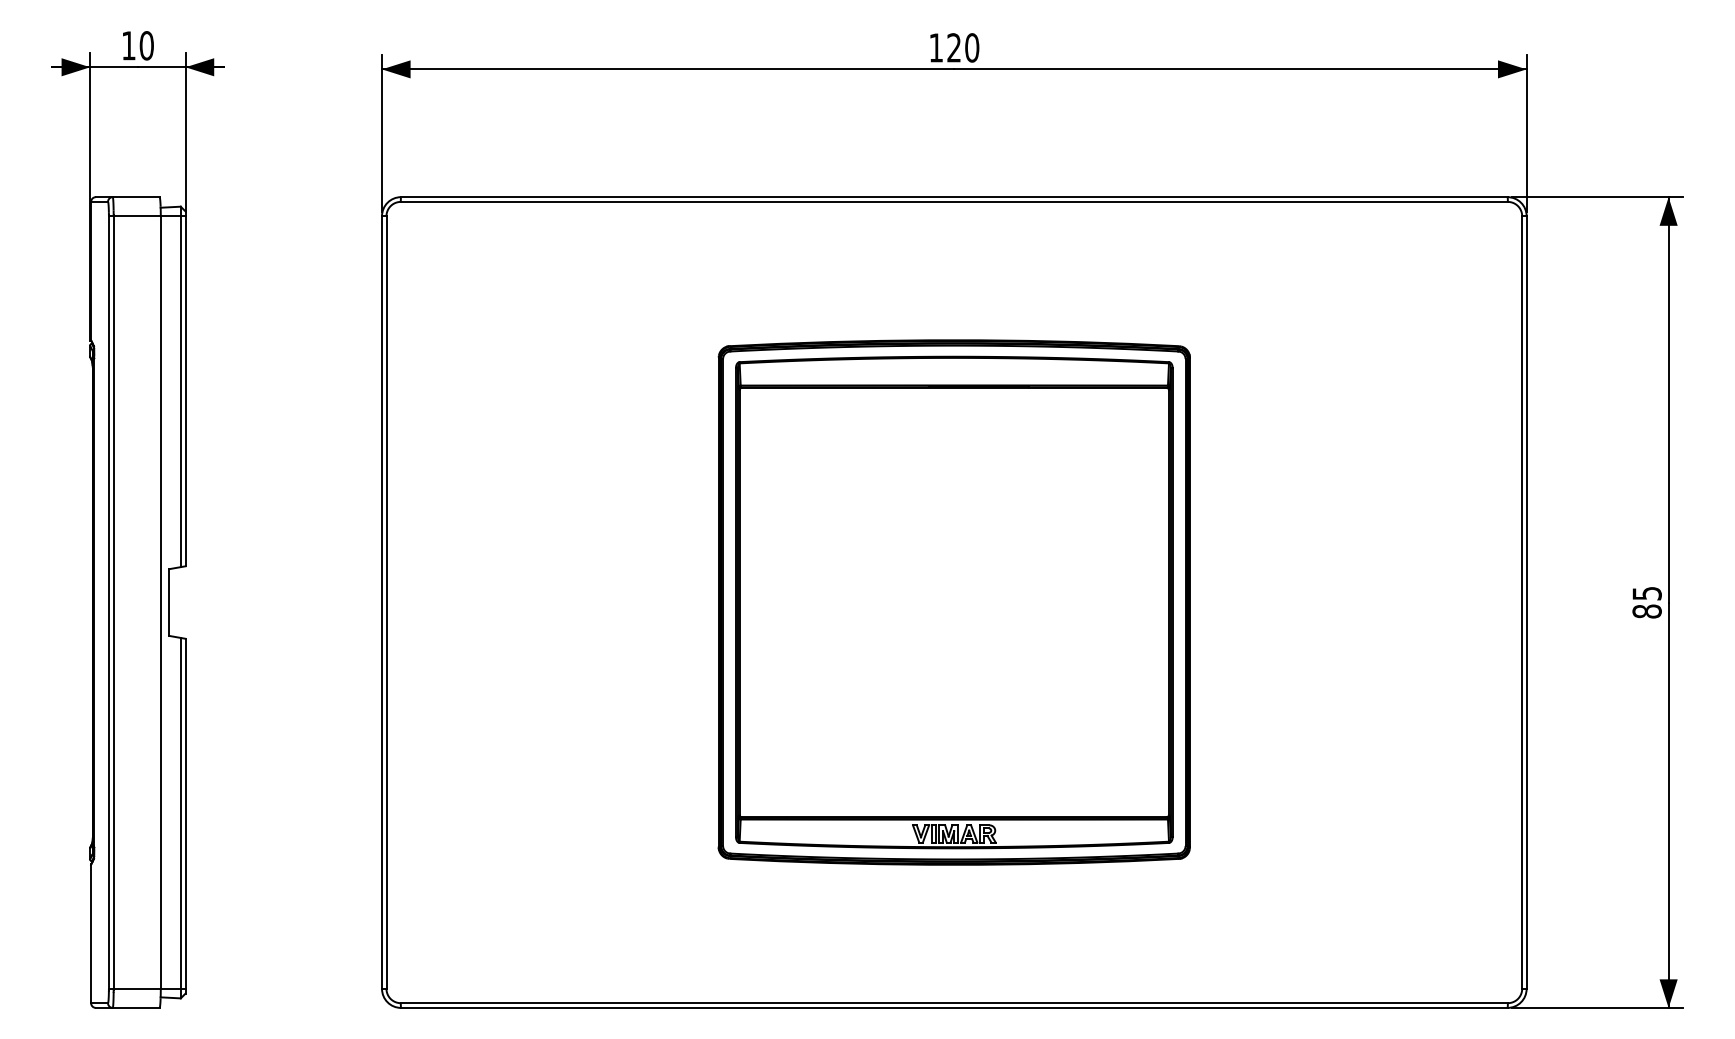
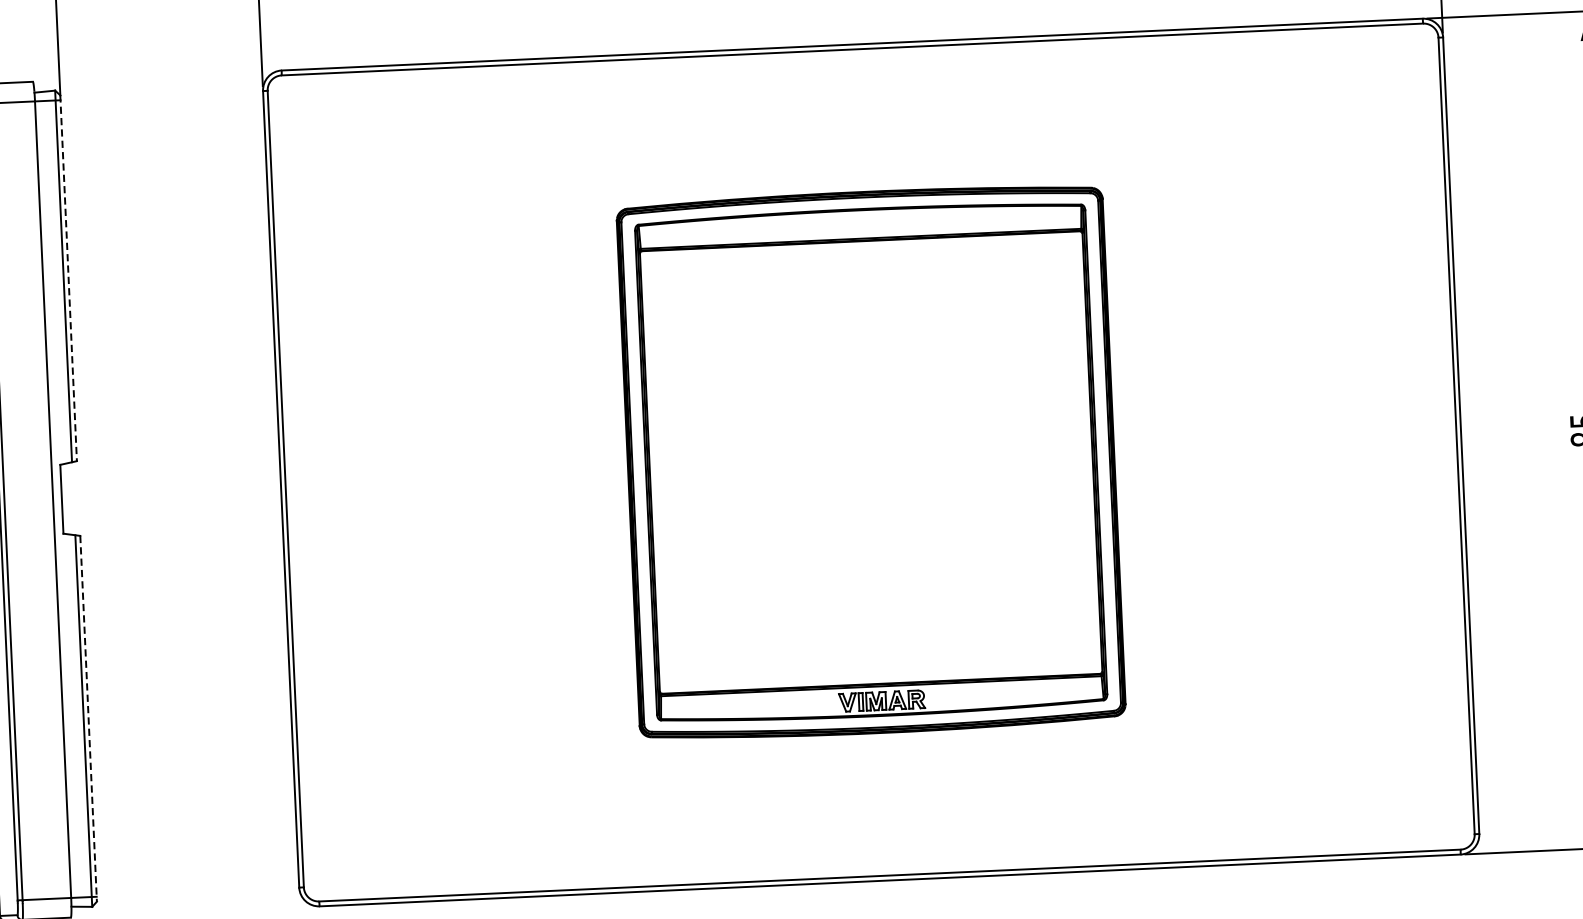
line: (185, 389) -> (68, 278), solid -> dashed
line: (185, 816) -> (88, 719), solid -> dashed

